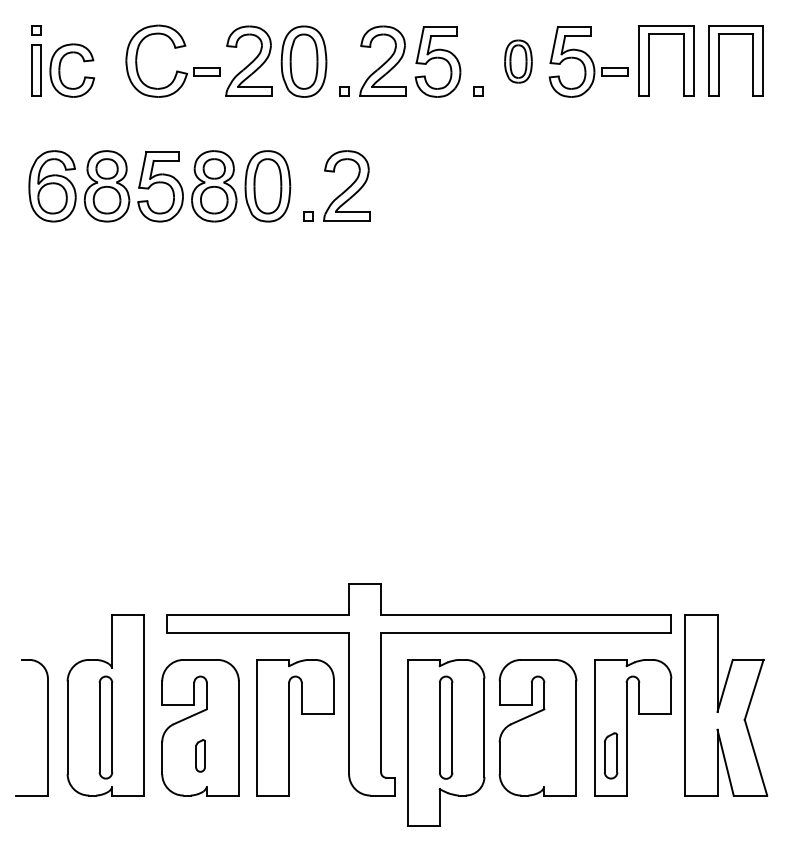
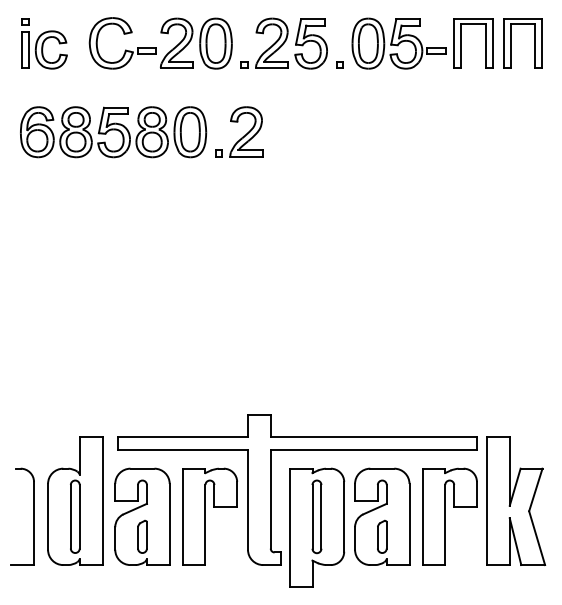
part: (518, 61) -> (368, 43), size x1.67
part: (200, 755) -> (142, 536), size x1.43
part: (611, 755) -> (382, 536), moved

